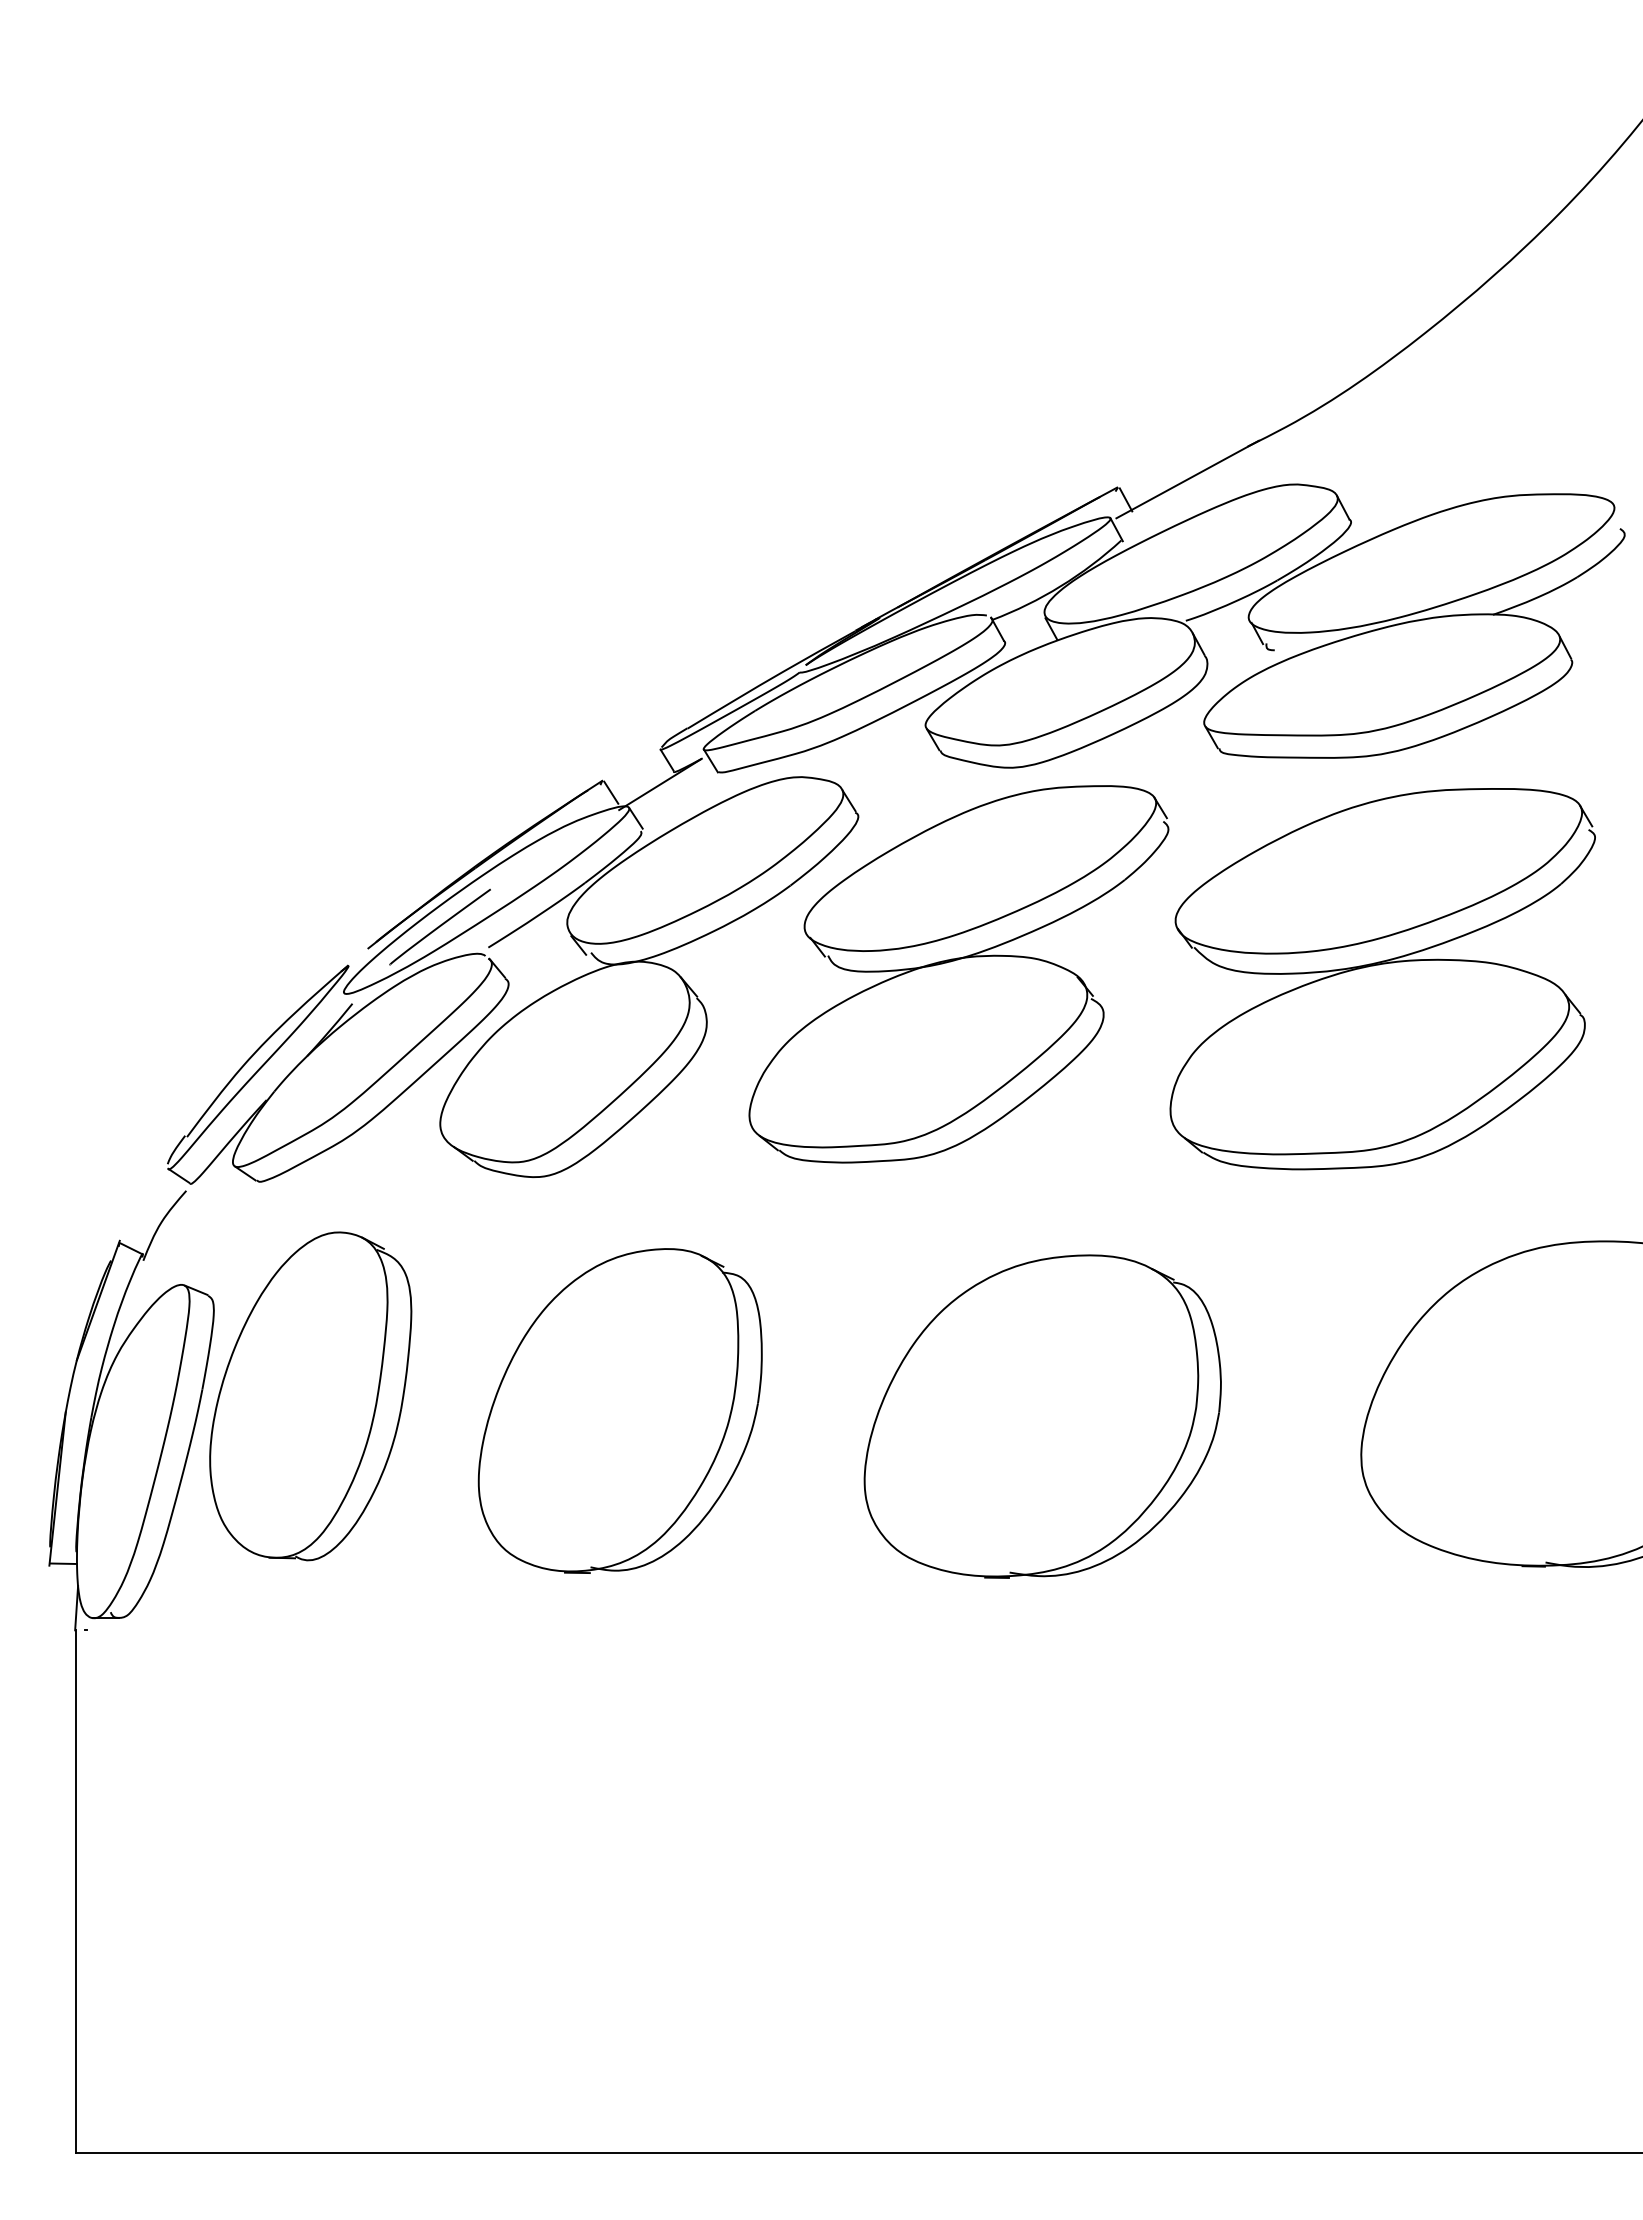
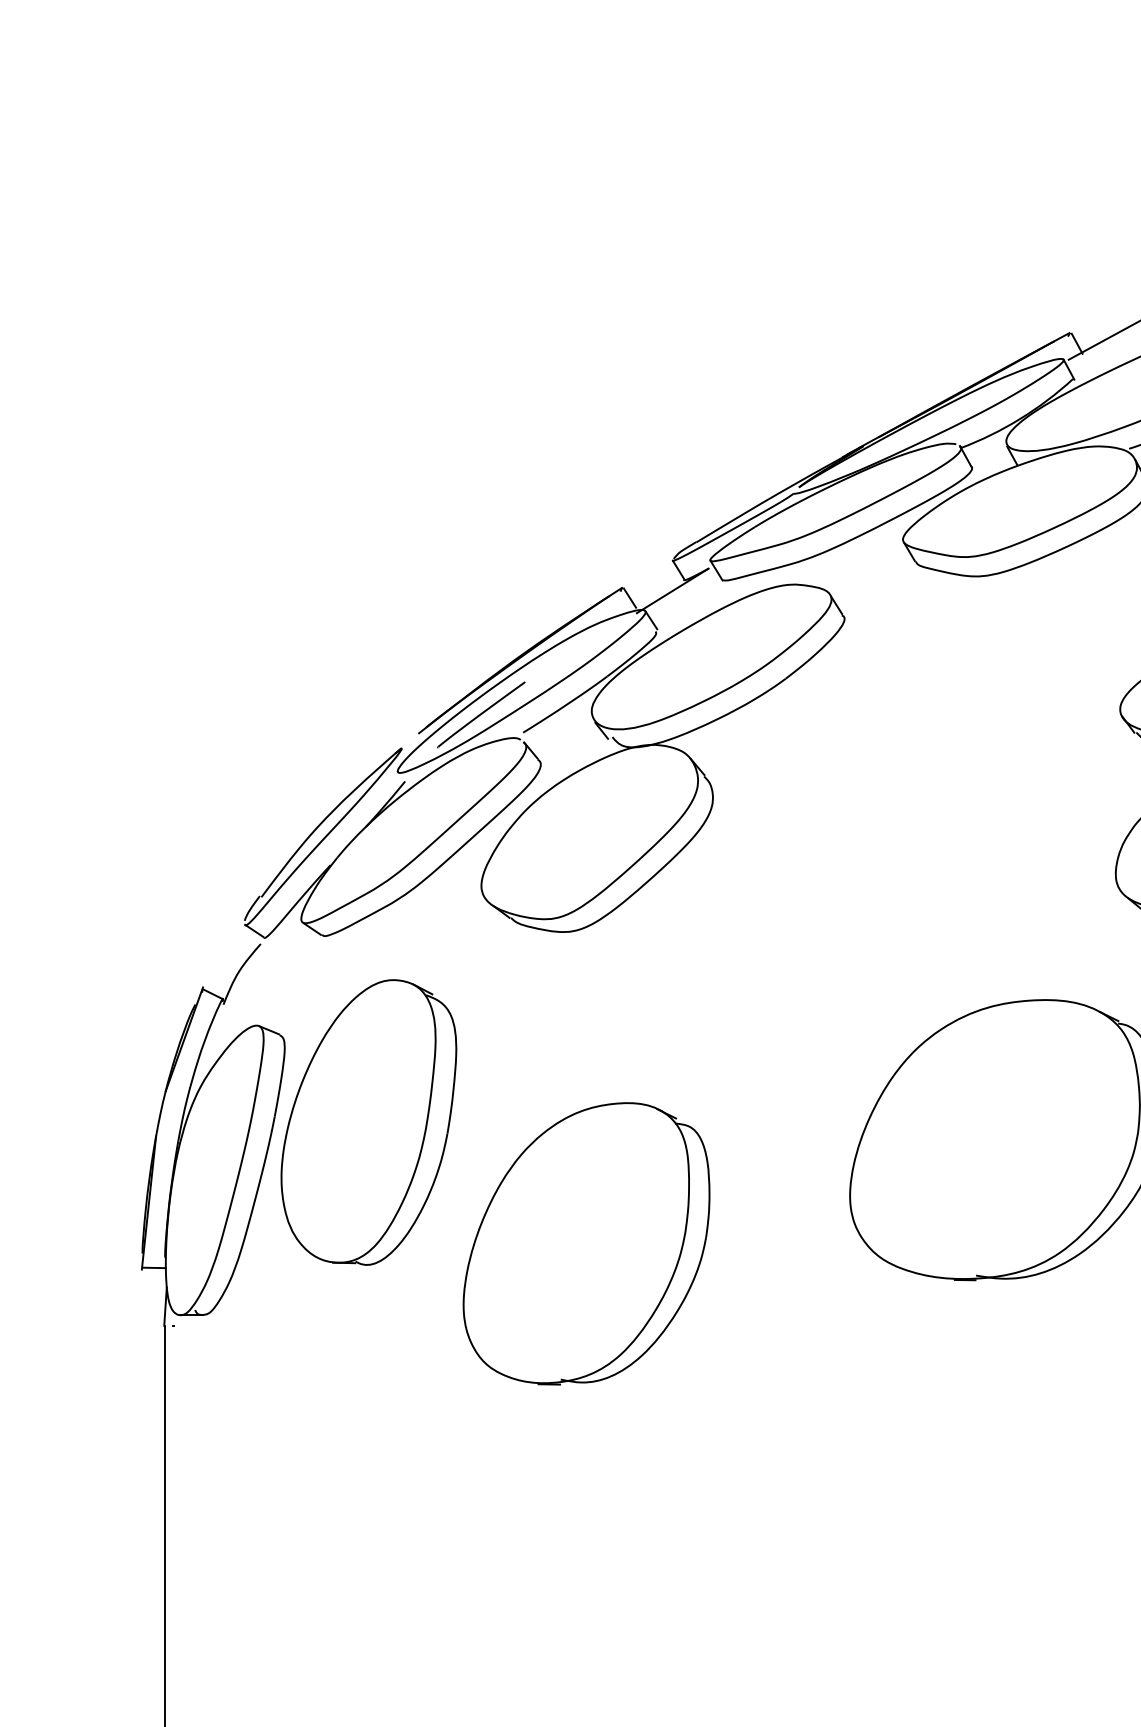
part: (958, 974) -> (931, 756), removed
part: (619, 1410) -> (585, 1243), moved

